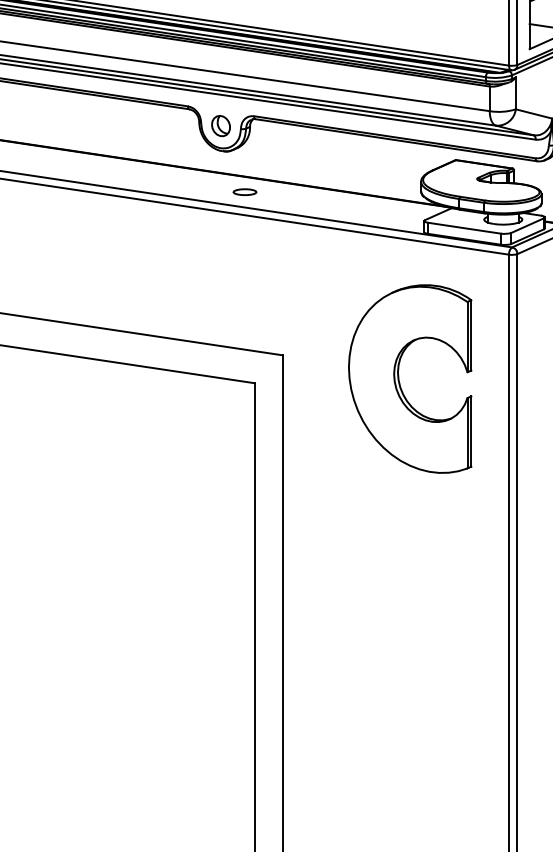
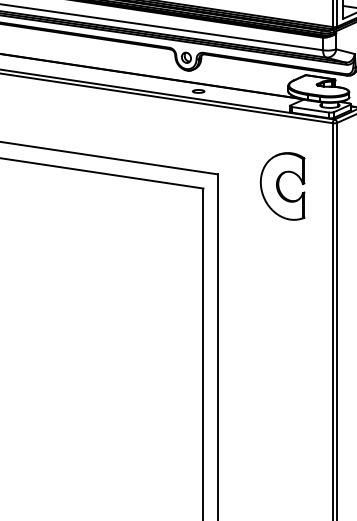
part: (409, 379) -> (282, 186), size x0.7

